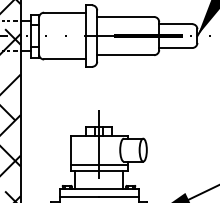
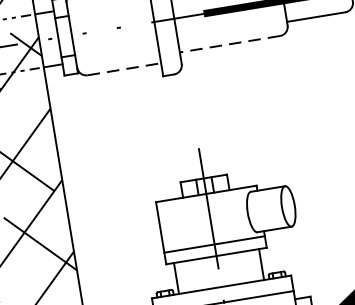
line: (125, 55) -> (229, 44), solid -> dashed
line: (65, 59) -> (125, 69), solid -> dashed

